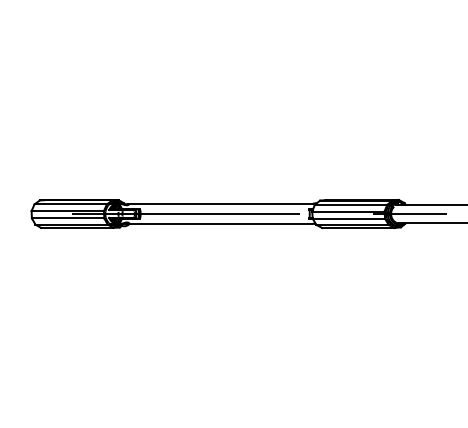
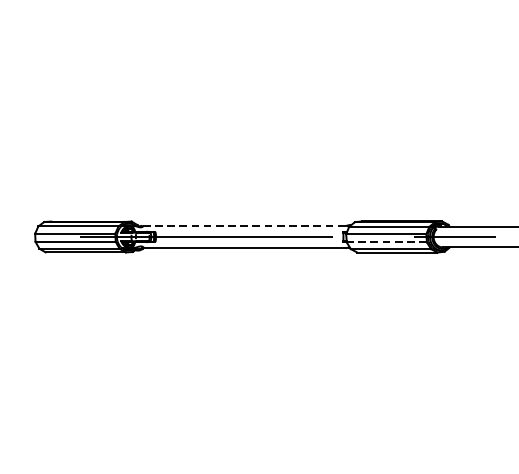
line: (219, 203) -> (243, 225), solid -> dashed
line: (348, 218) -> (386, 241), solid -> dashed

